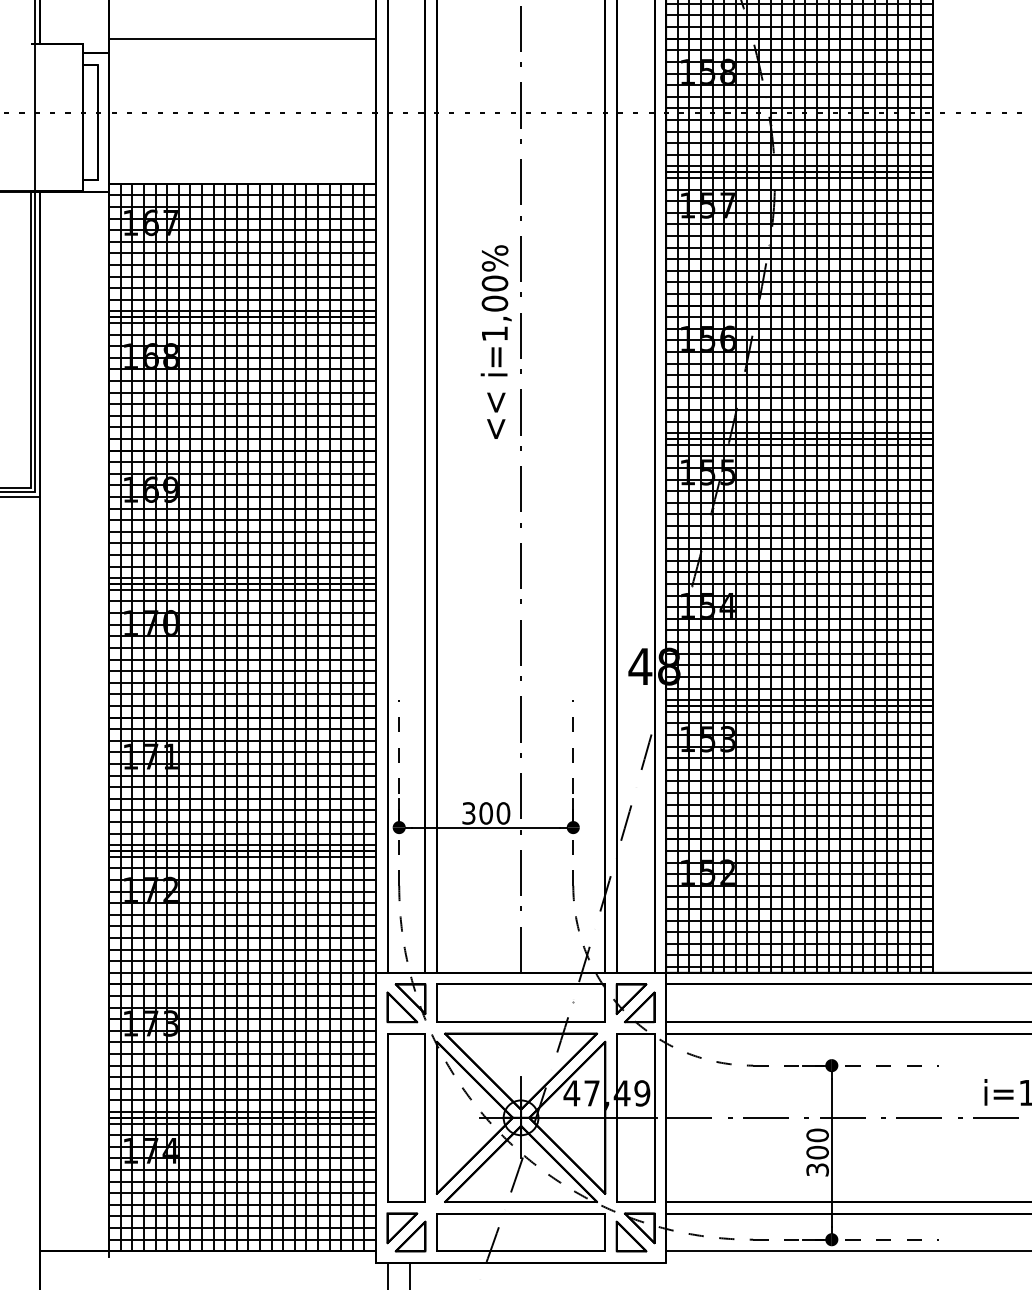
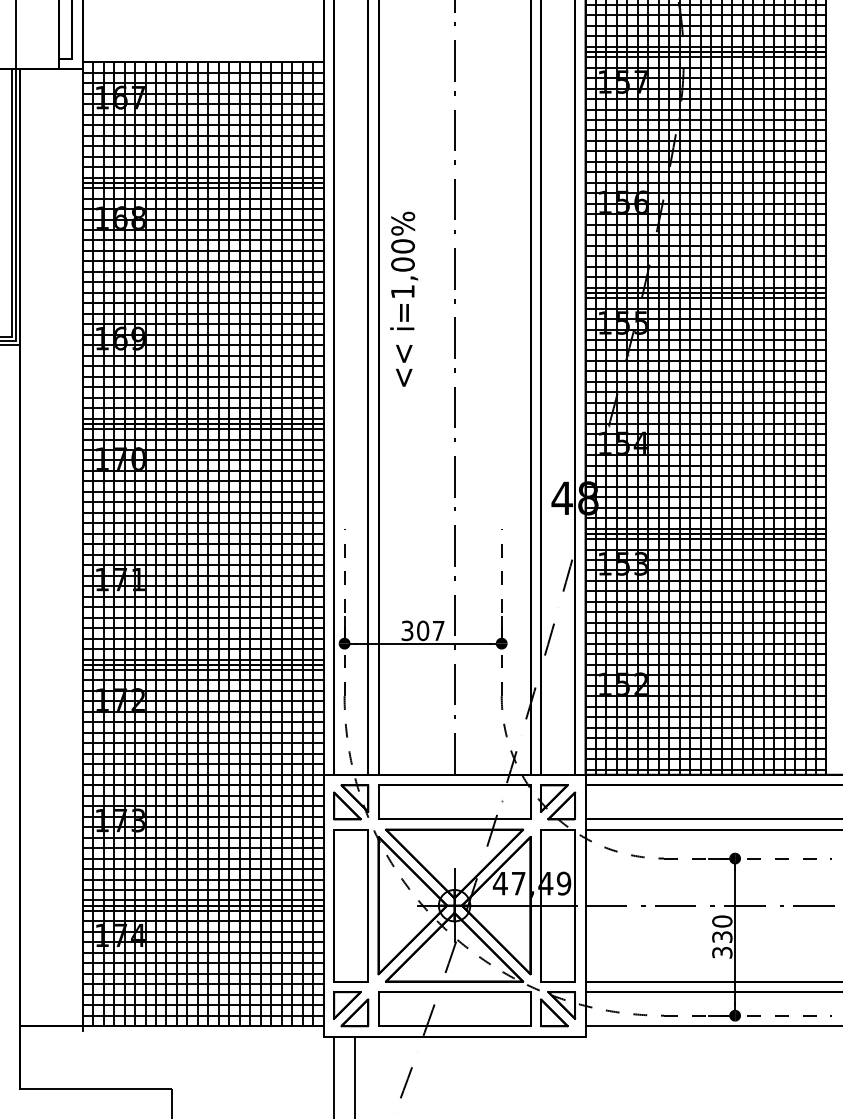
text: (495, 341) -> (403, 298), moved
text: (503, 813) -> (438, 630), 300 -> 307
text: (817, 1152) -> (722, 936), 300 -> 330

